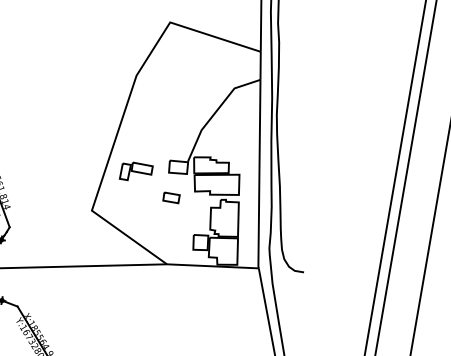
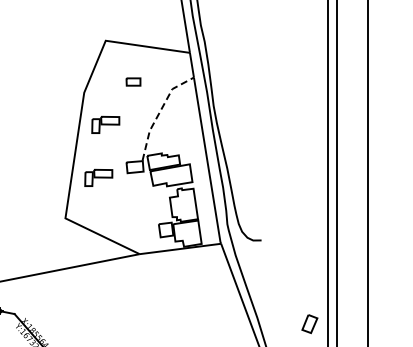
line: (215, 111) -> (159, 112), solid -> dashed
part: (153, 114) -> (105, 124), added
part: (171, 197) -> (133, 81), moved

